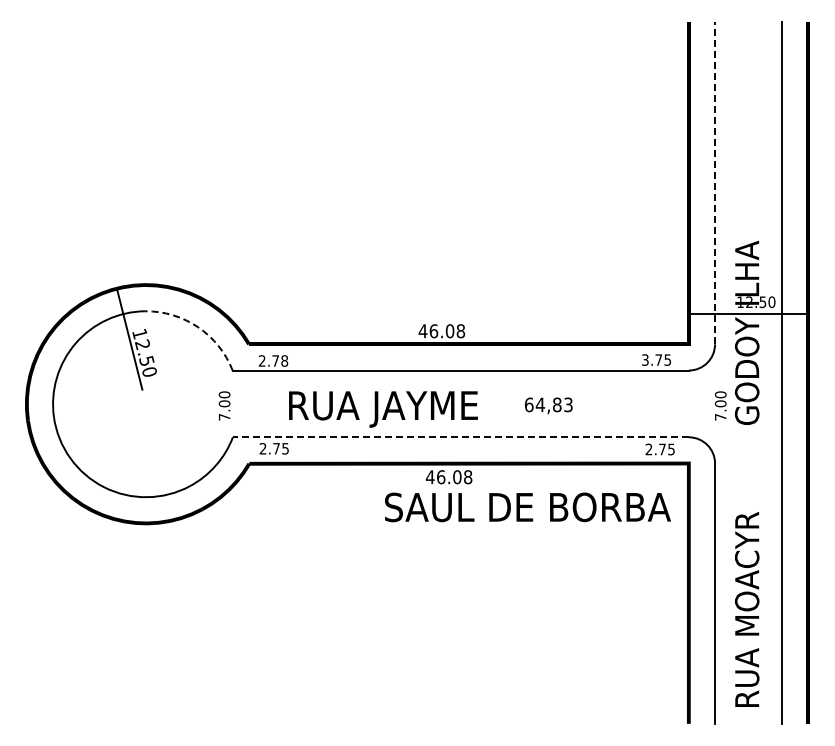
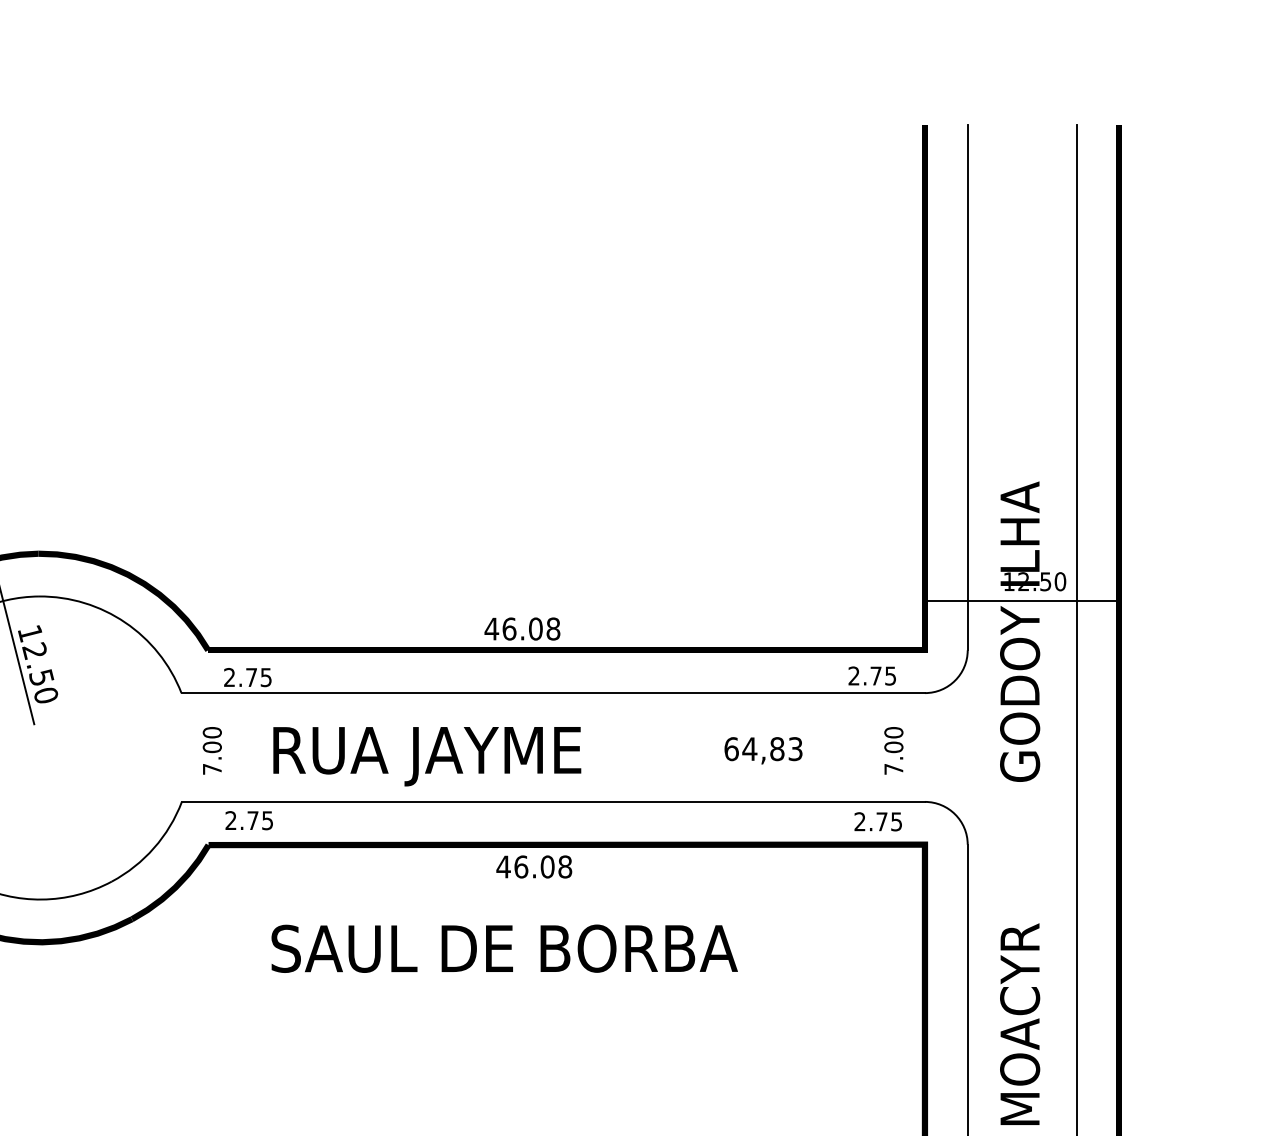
line: (715, 182) -> (968, 386), dashed -> solid
arc: (198, 327) -> (125, 622), dashed -> solid
text: (284, 360) -> (265, 676), 2.78 -> 2.75
text: (645, 360) -> (854, 676), 3.75 -> 2.75
text: (224, 405) -> (212, 750), moved
text: (548, 405) -> (763, 750), moved
text: (720, 405) -> (893, 750), moved
line: (460, 437) -> (552, 802), dashed -> solid
text: (527, 507) -> (503, 948), moved

